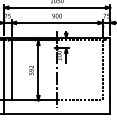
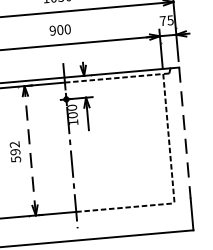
line: (110, 69) -> (185, 135), solid -> dashed
line: (38, 70) -> (30, 150), solid -> dashed

